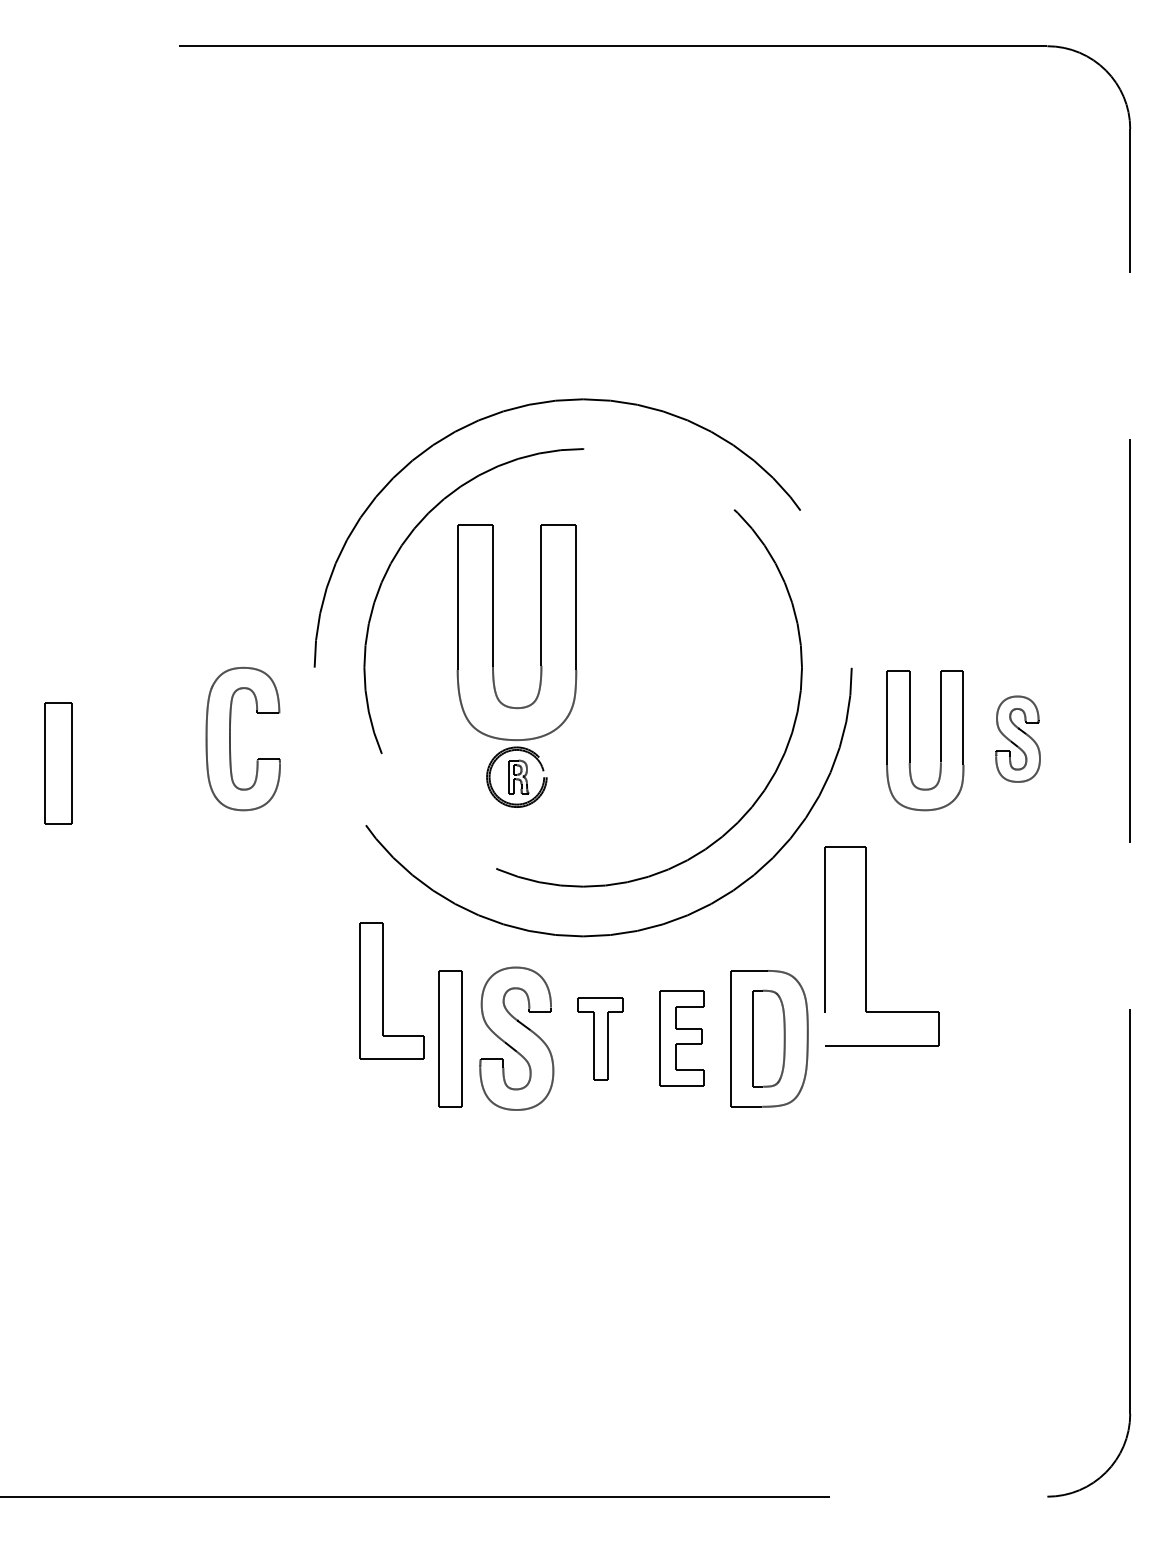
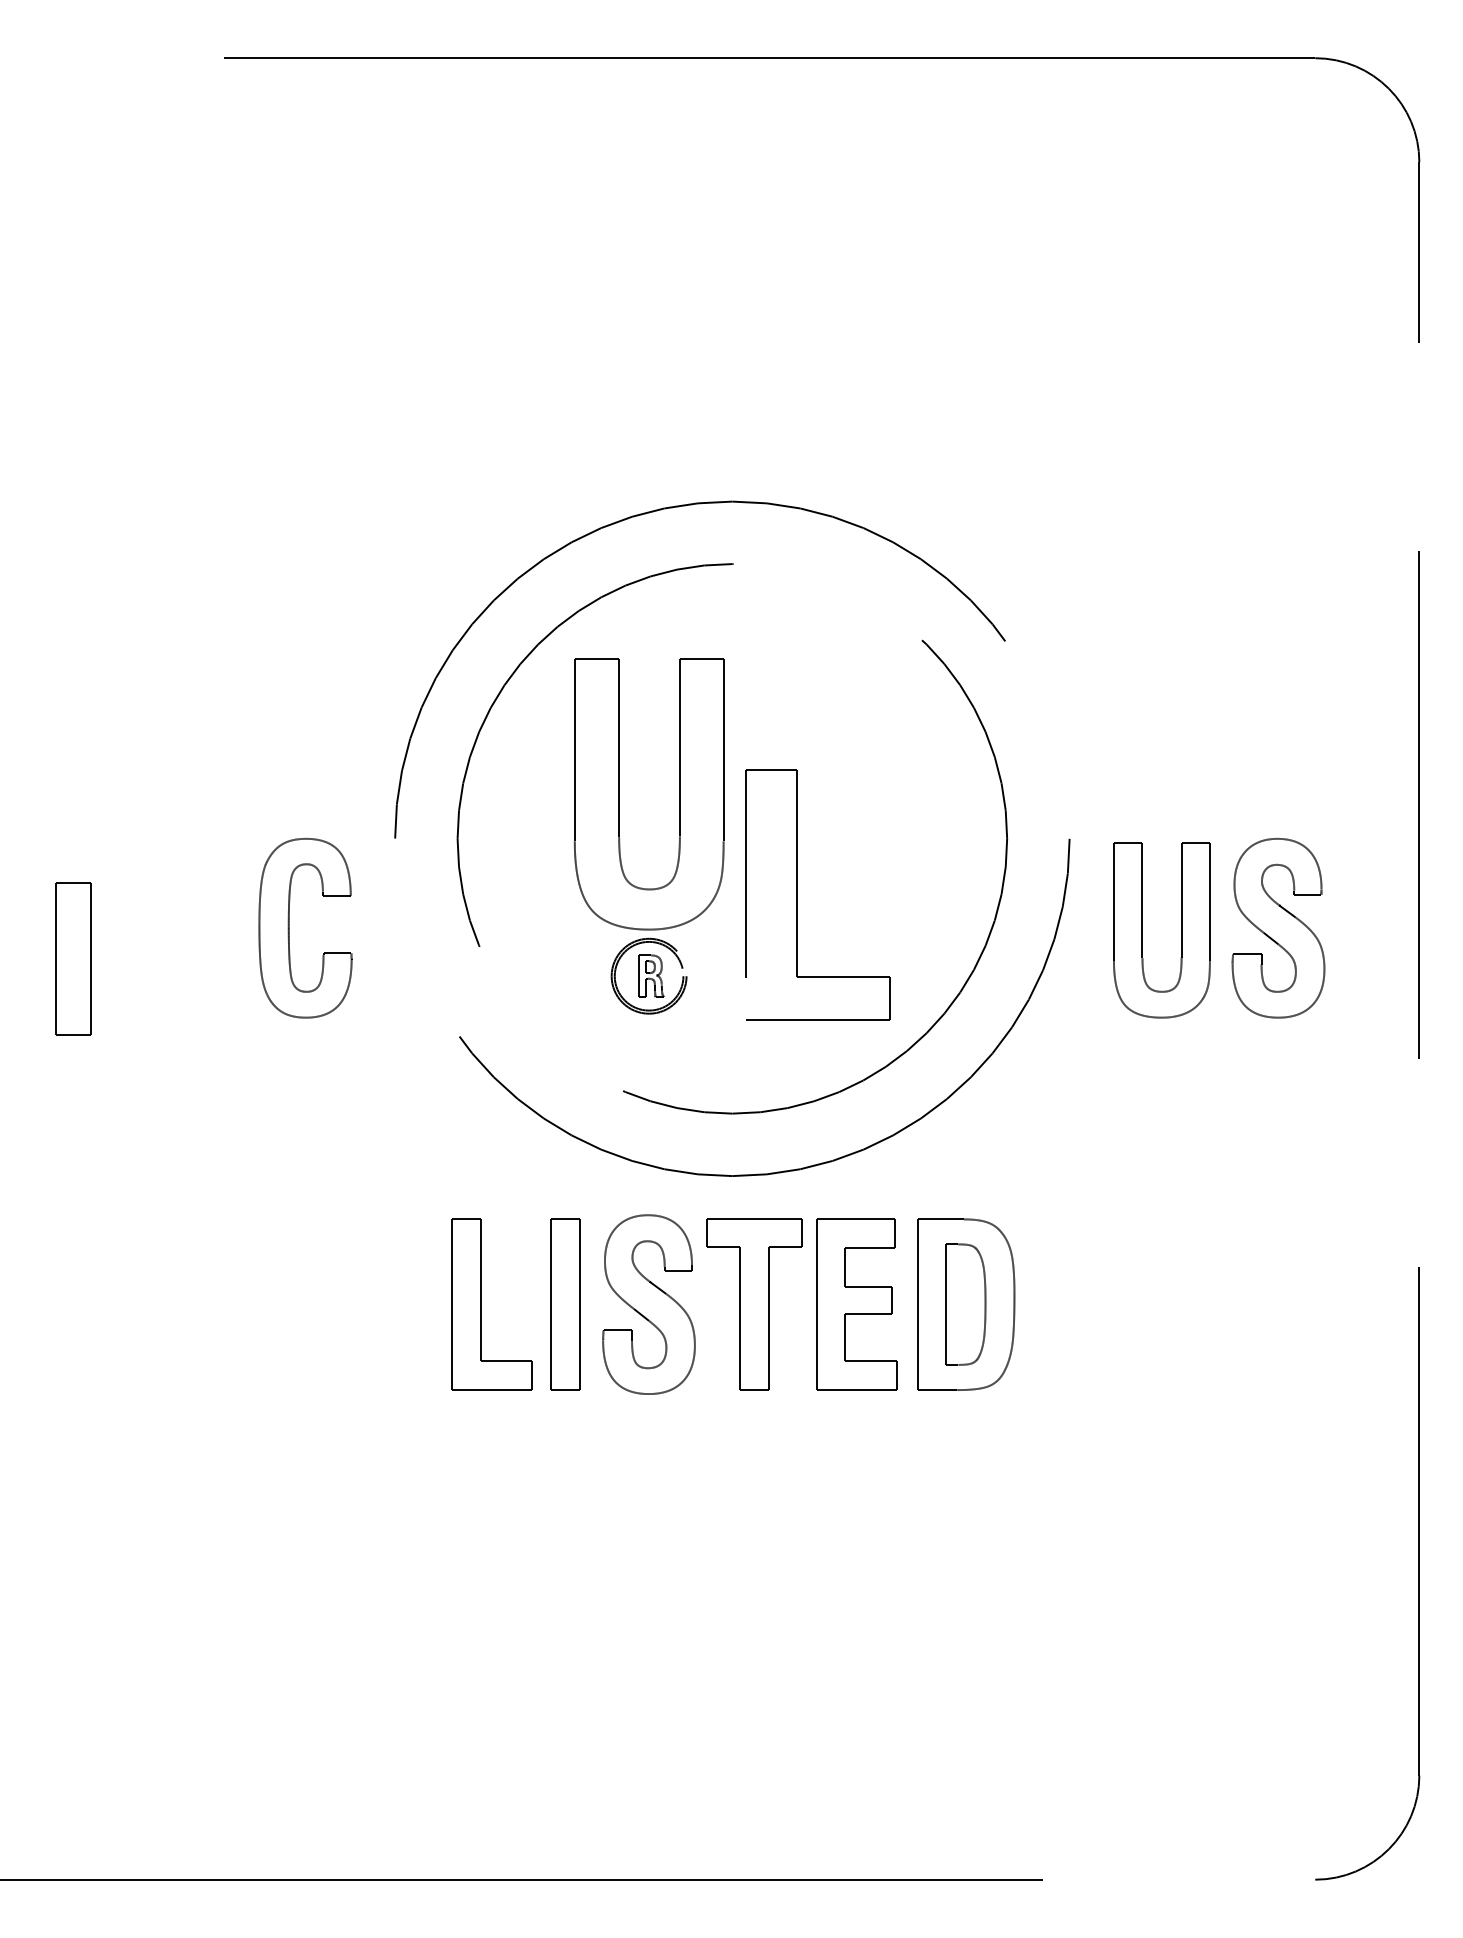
part: (1017, 739) -> (1277, 928), size x1.67
part: (866, 946) -> (798, 894), moved
part: (383, 990) -> (481, 1304), moved
part: (600, 1038) -> (754, 1304), size x1.67
part: (681, 1038) -> (855, 1304), size x1.43

